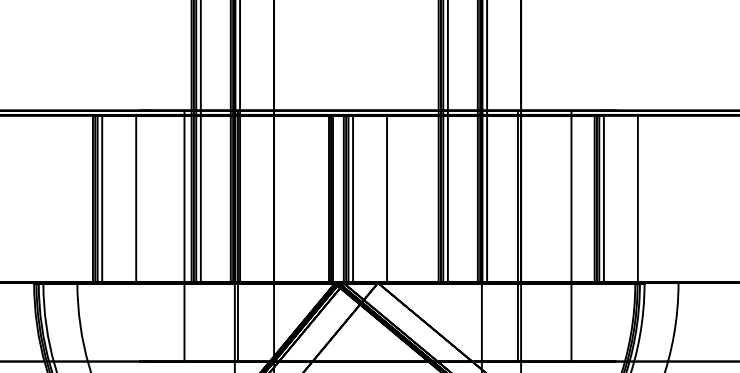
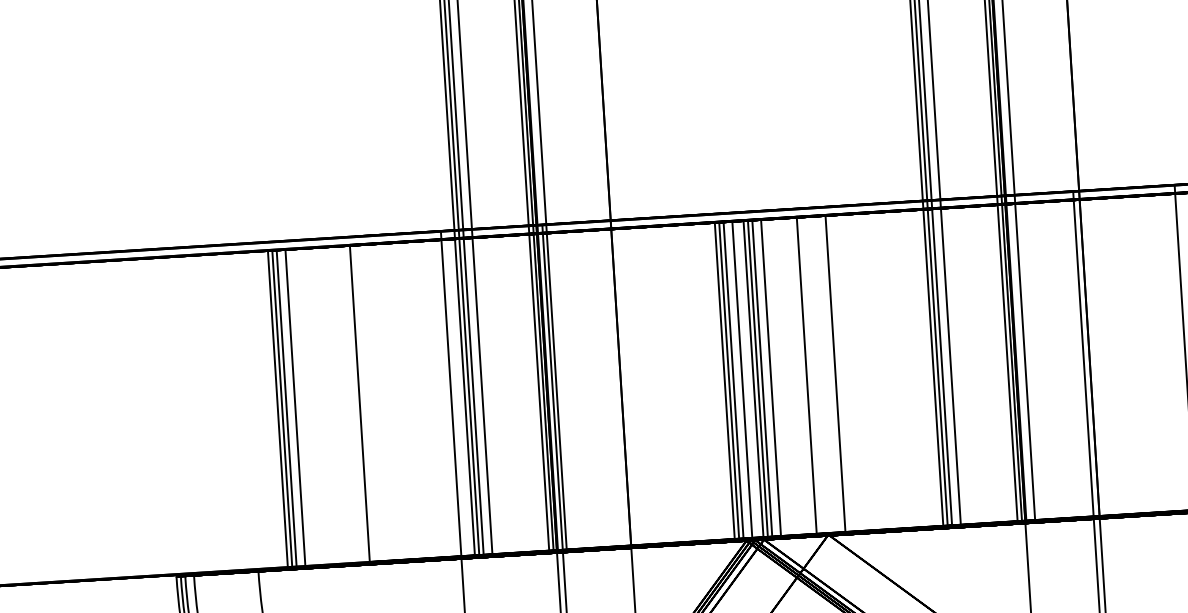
line: (337, 198) -> (741, 379), added
line: (371, 198) -> (805, 375), added

